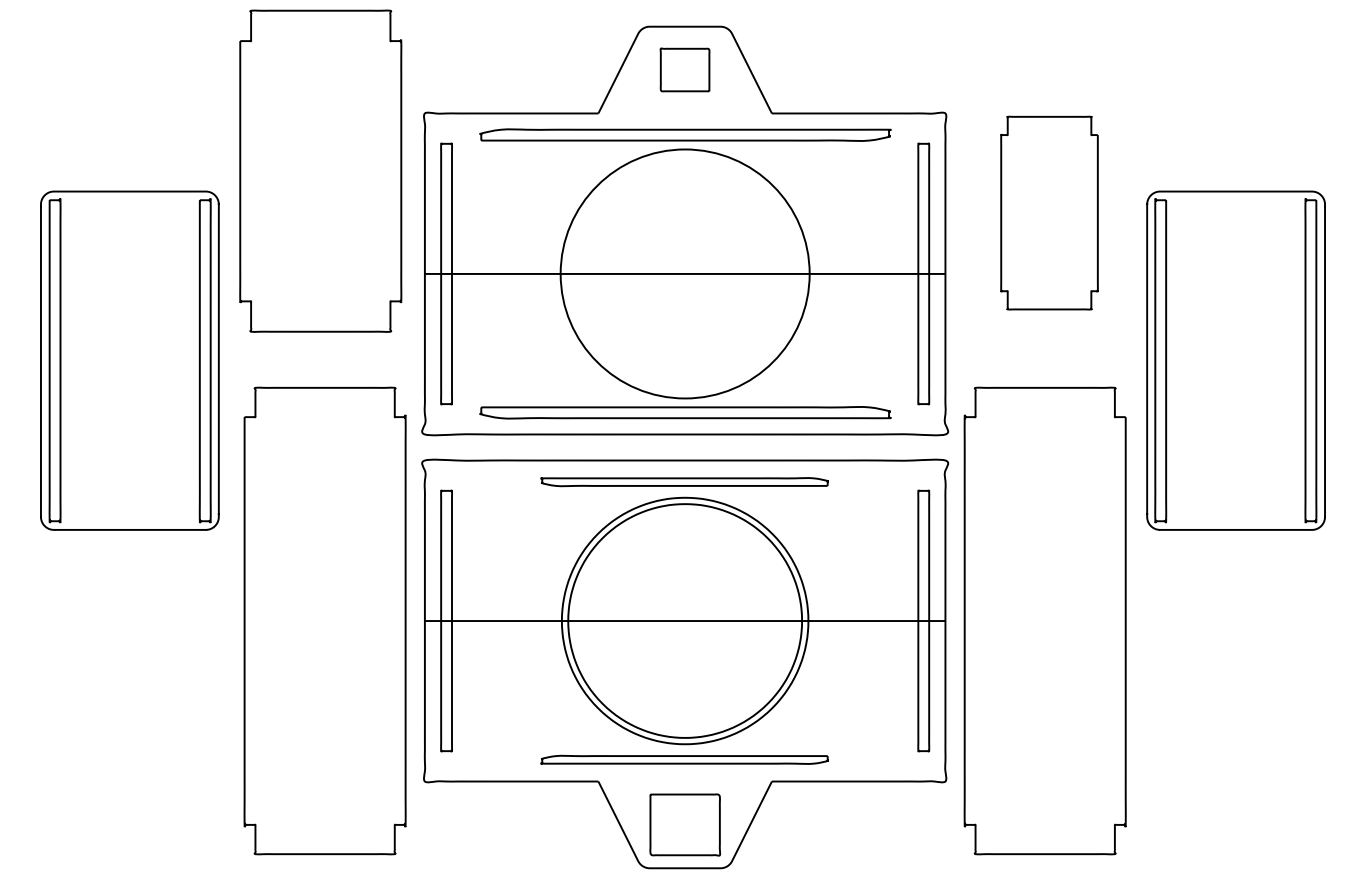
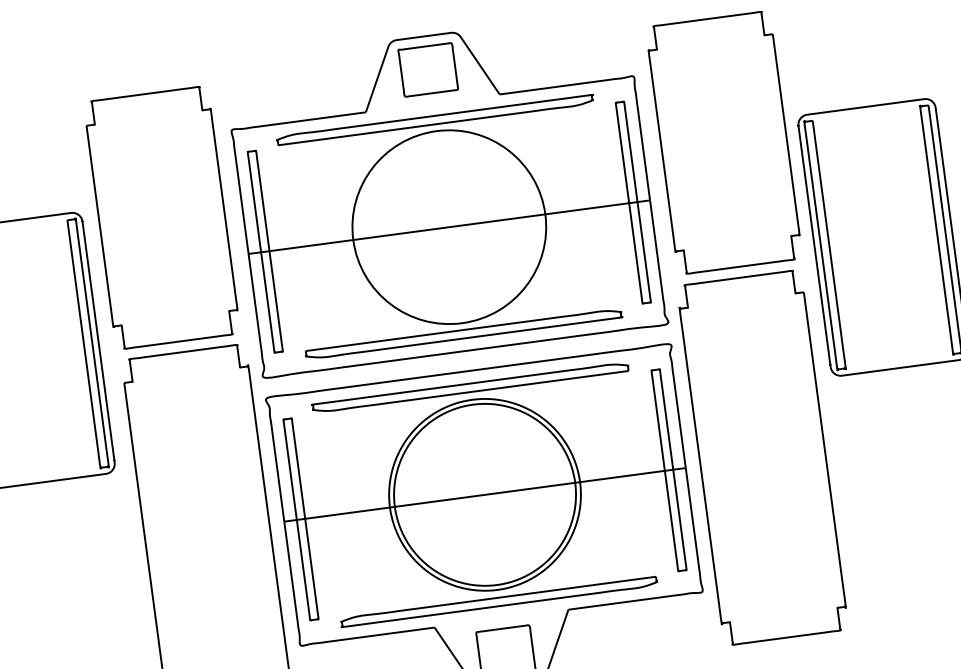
part: (684, 69) -> (427, 69), size x1.43
part: (320, 170) -> (161, 217), moved
part: (1049, 212) -> (723, 142), size x1.67
part: (684, 481) -> (470, 387), size x1.43
part: (684, 759) -> (498, 601), size x1.43

